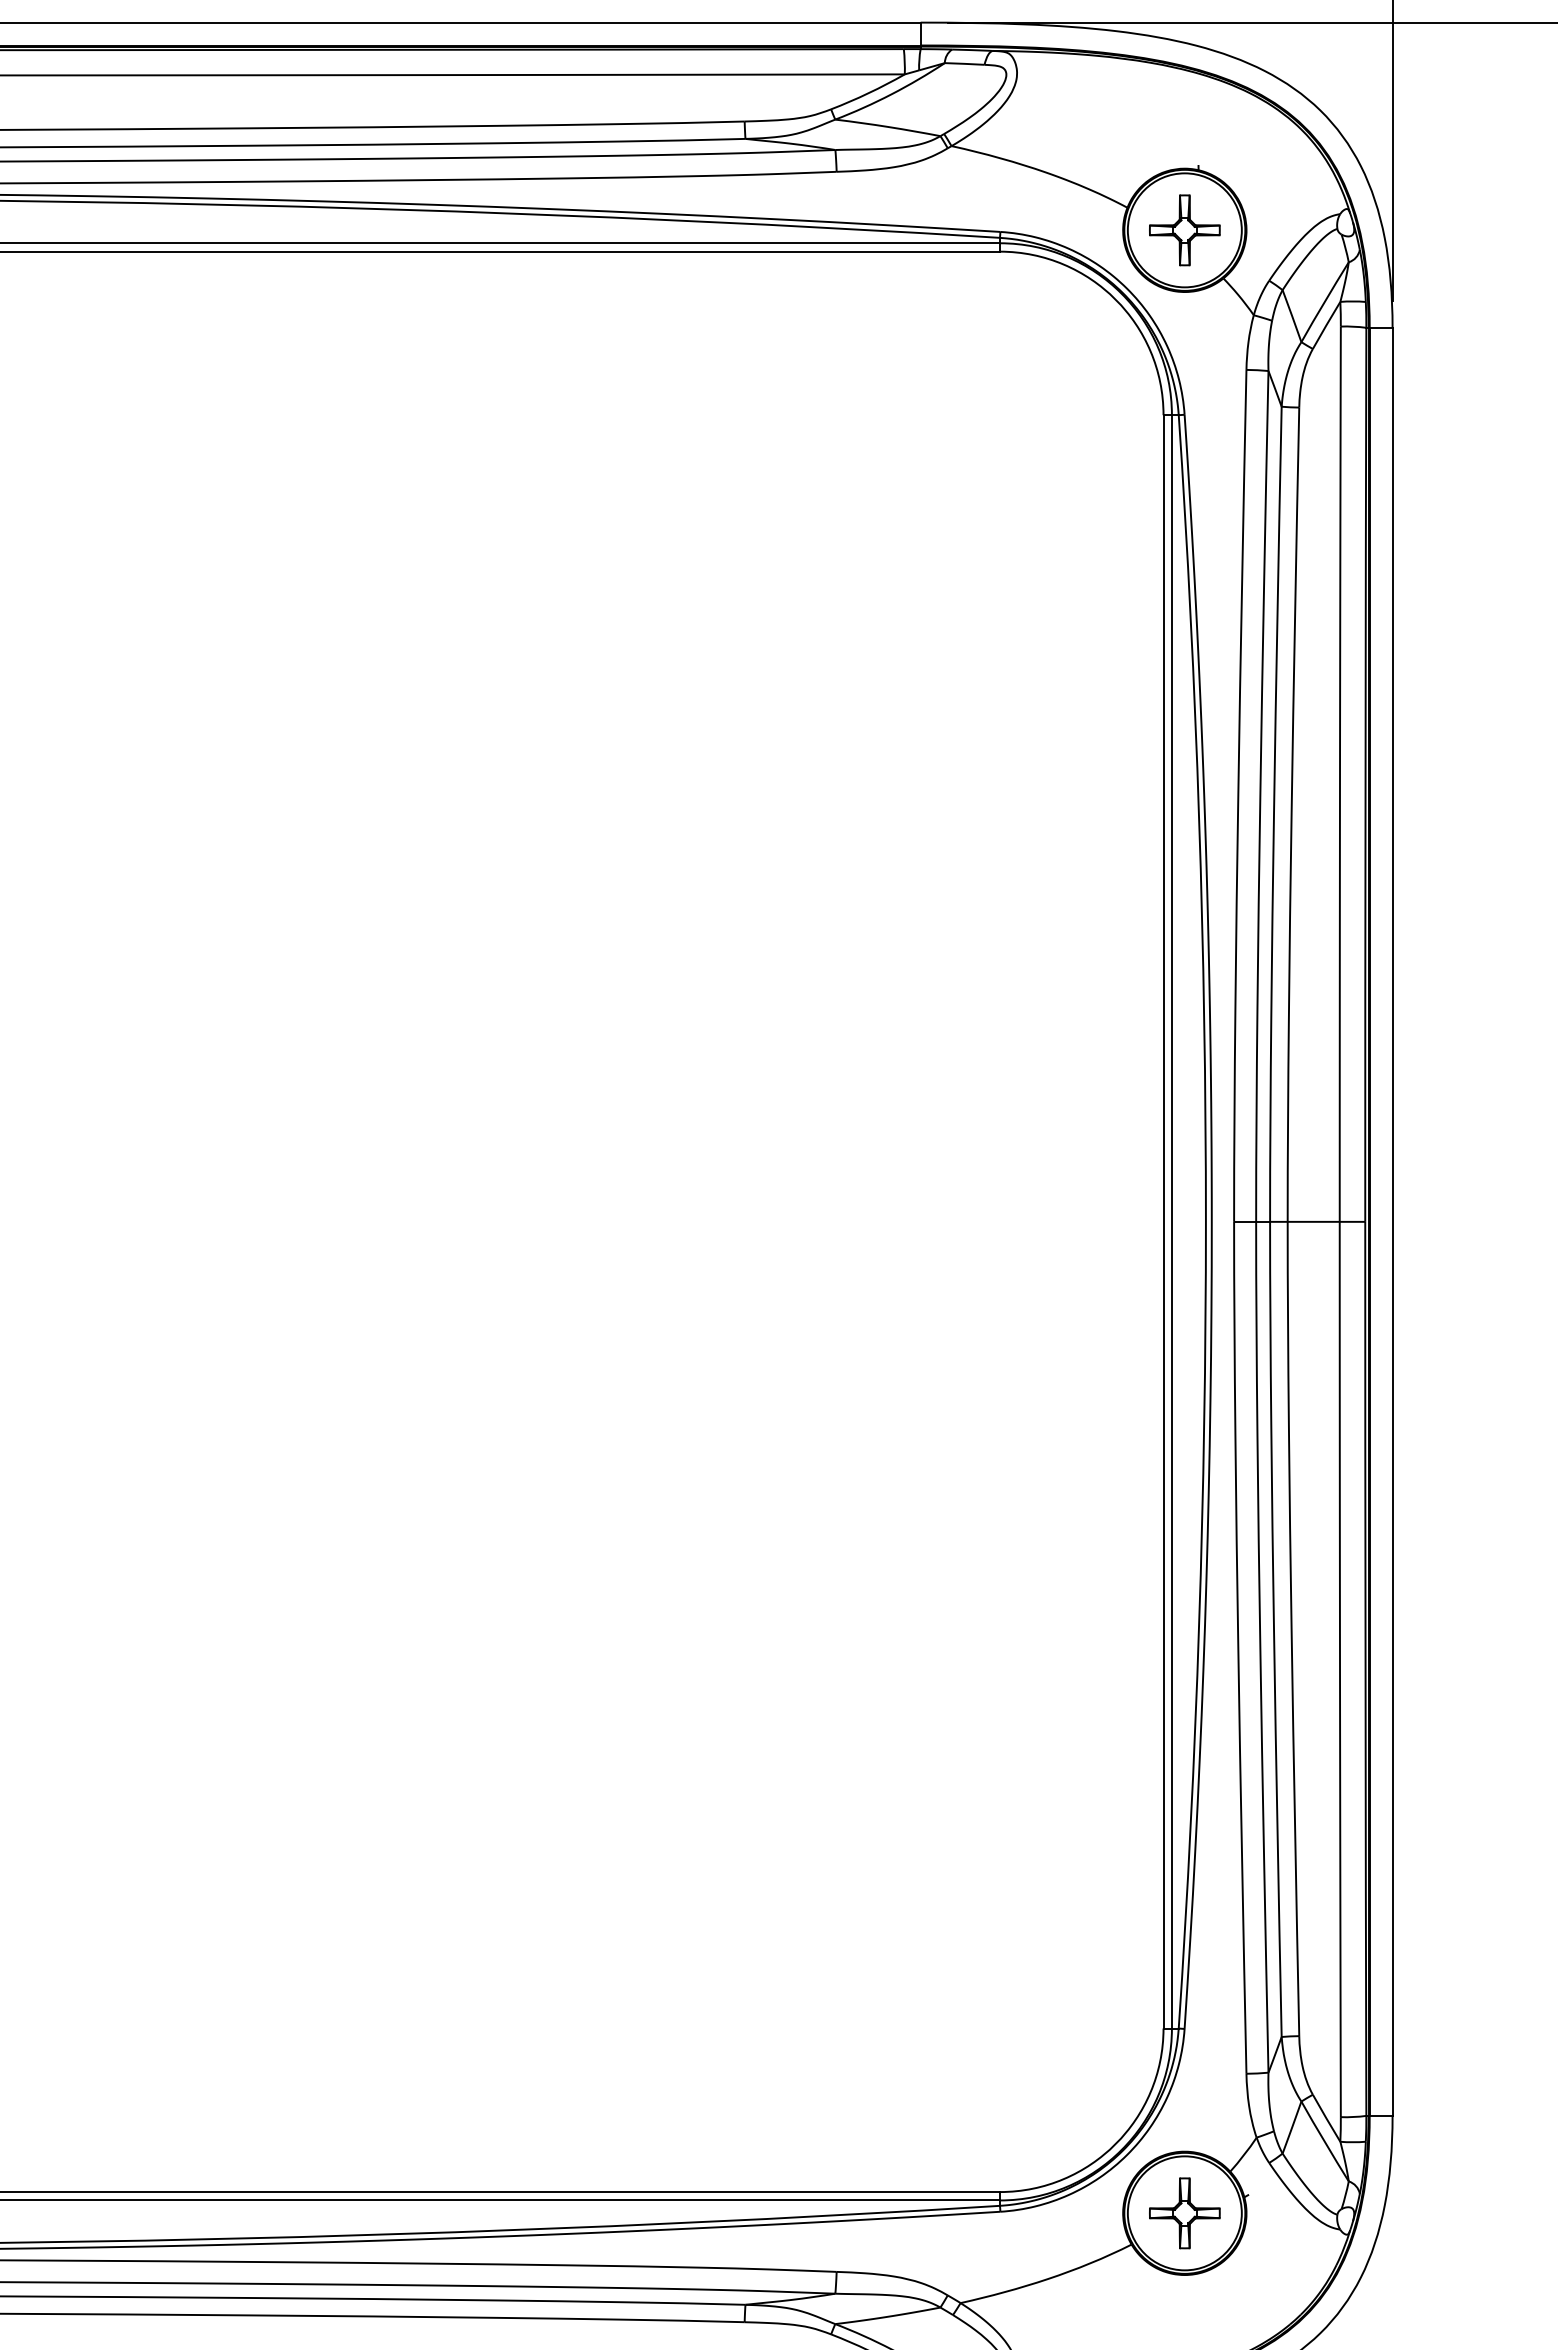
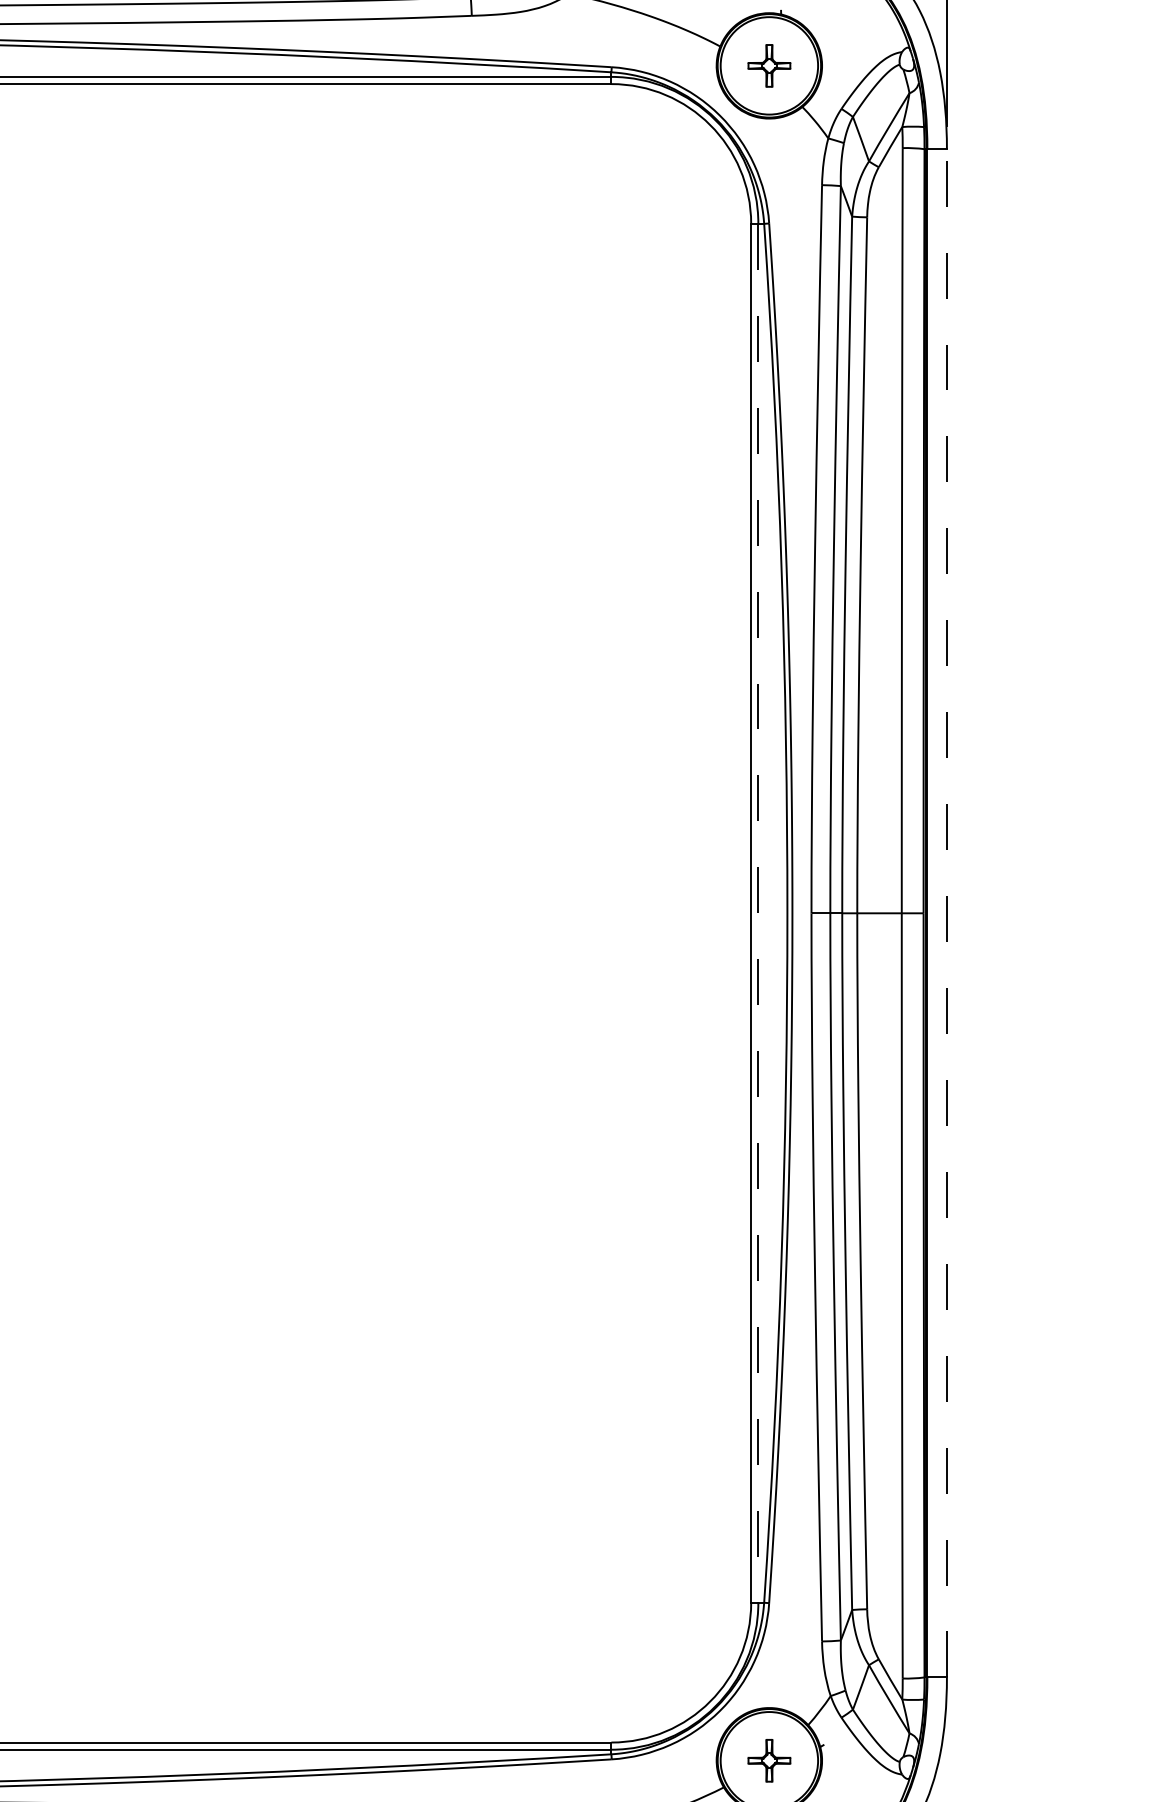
part: (1184, 230) -> (769, 66), size x0.7
line: (1171, 1221) -> (757, 913), solid -> dashed
line: (1392, 1221) -> (946, 913), solid -> dashed
part: (1184, 2213) -> (769, 1760), size x0.7

